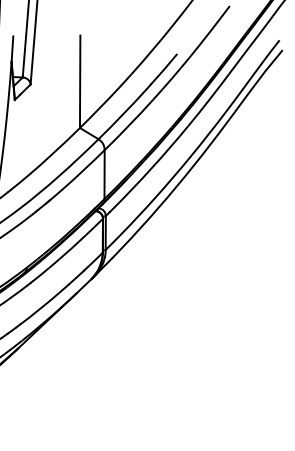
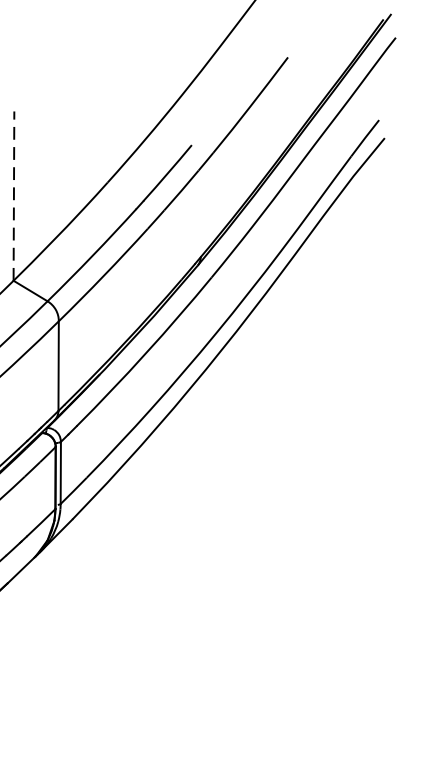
line: (80, 81) -> (14, 195), solid -> dashed

